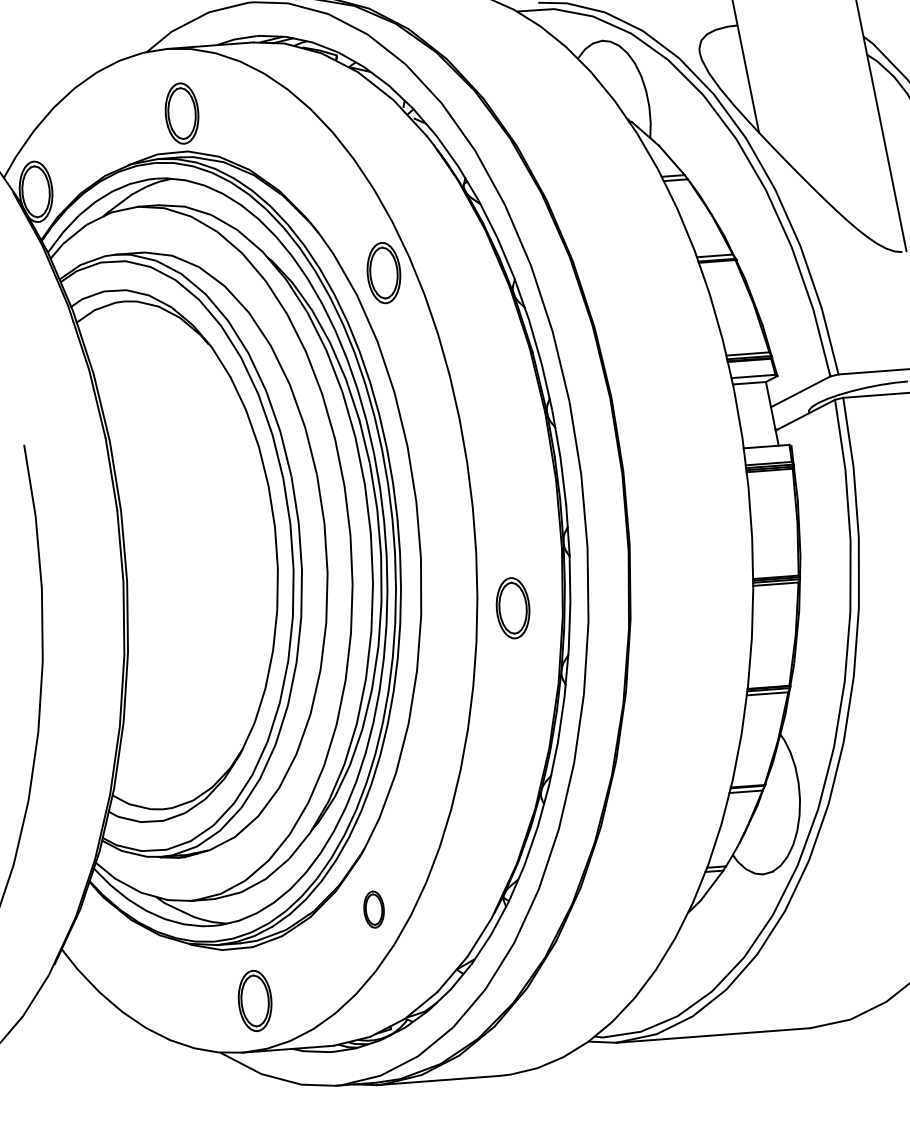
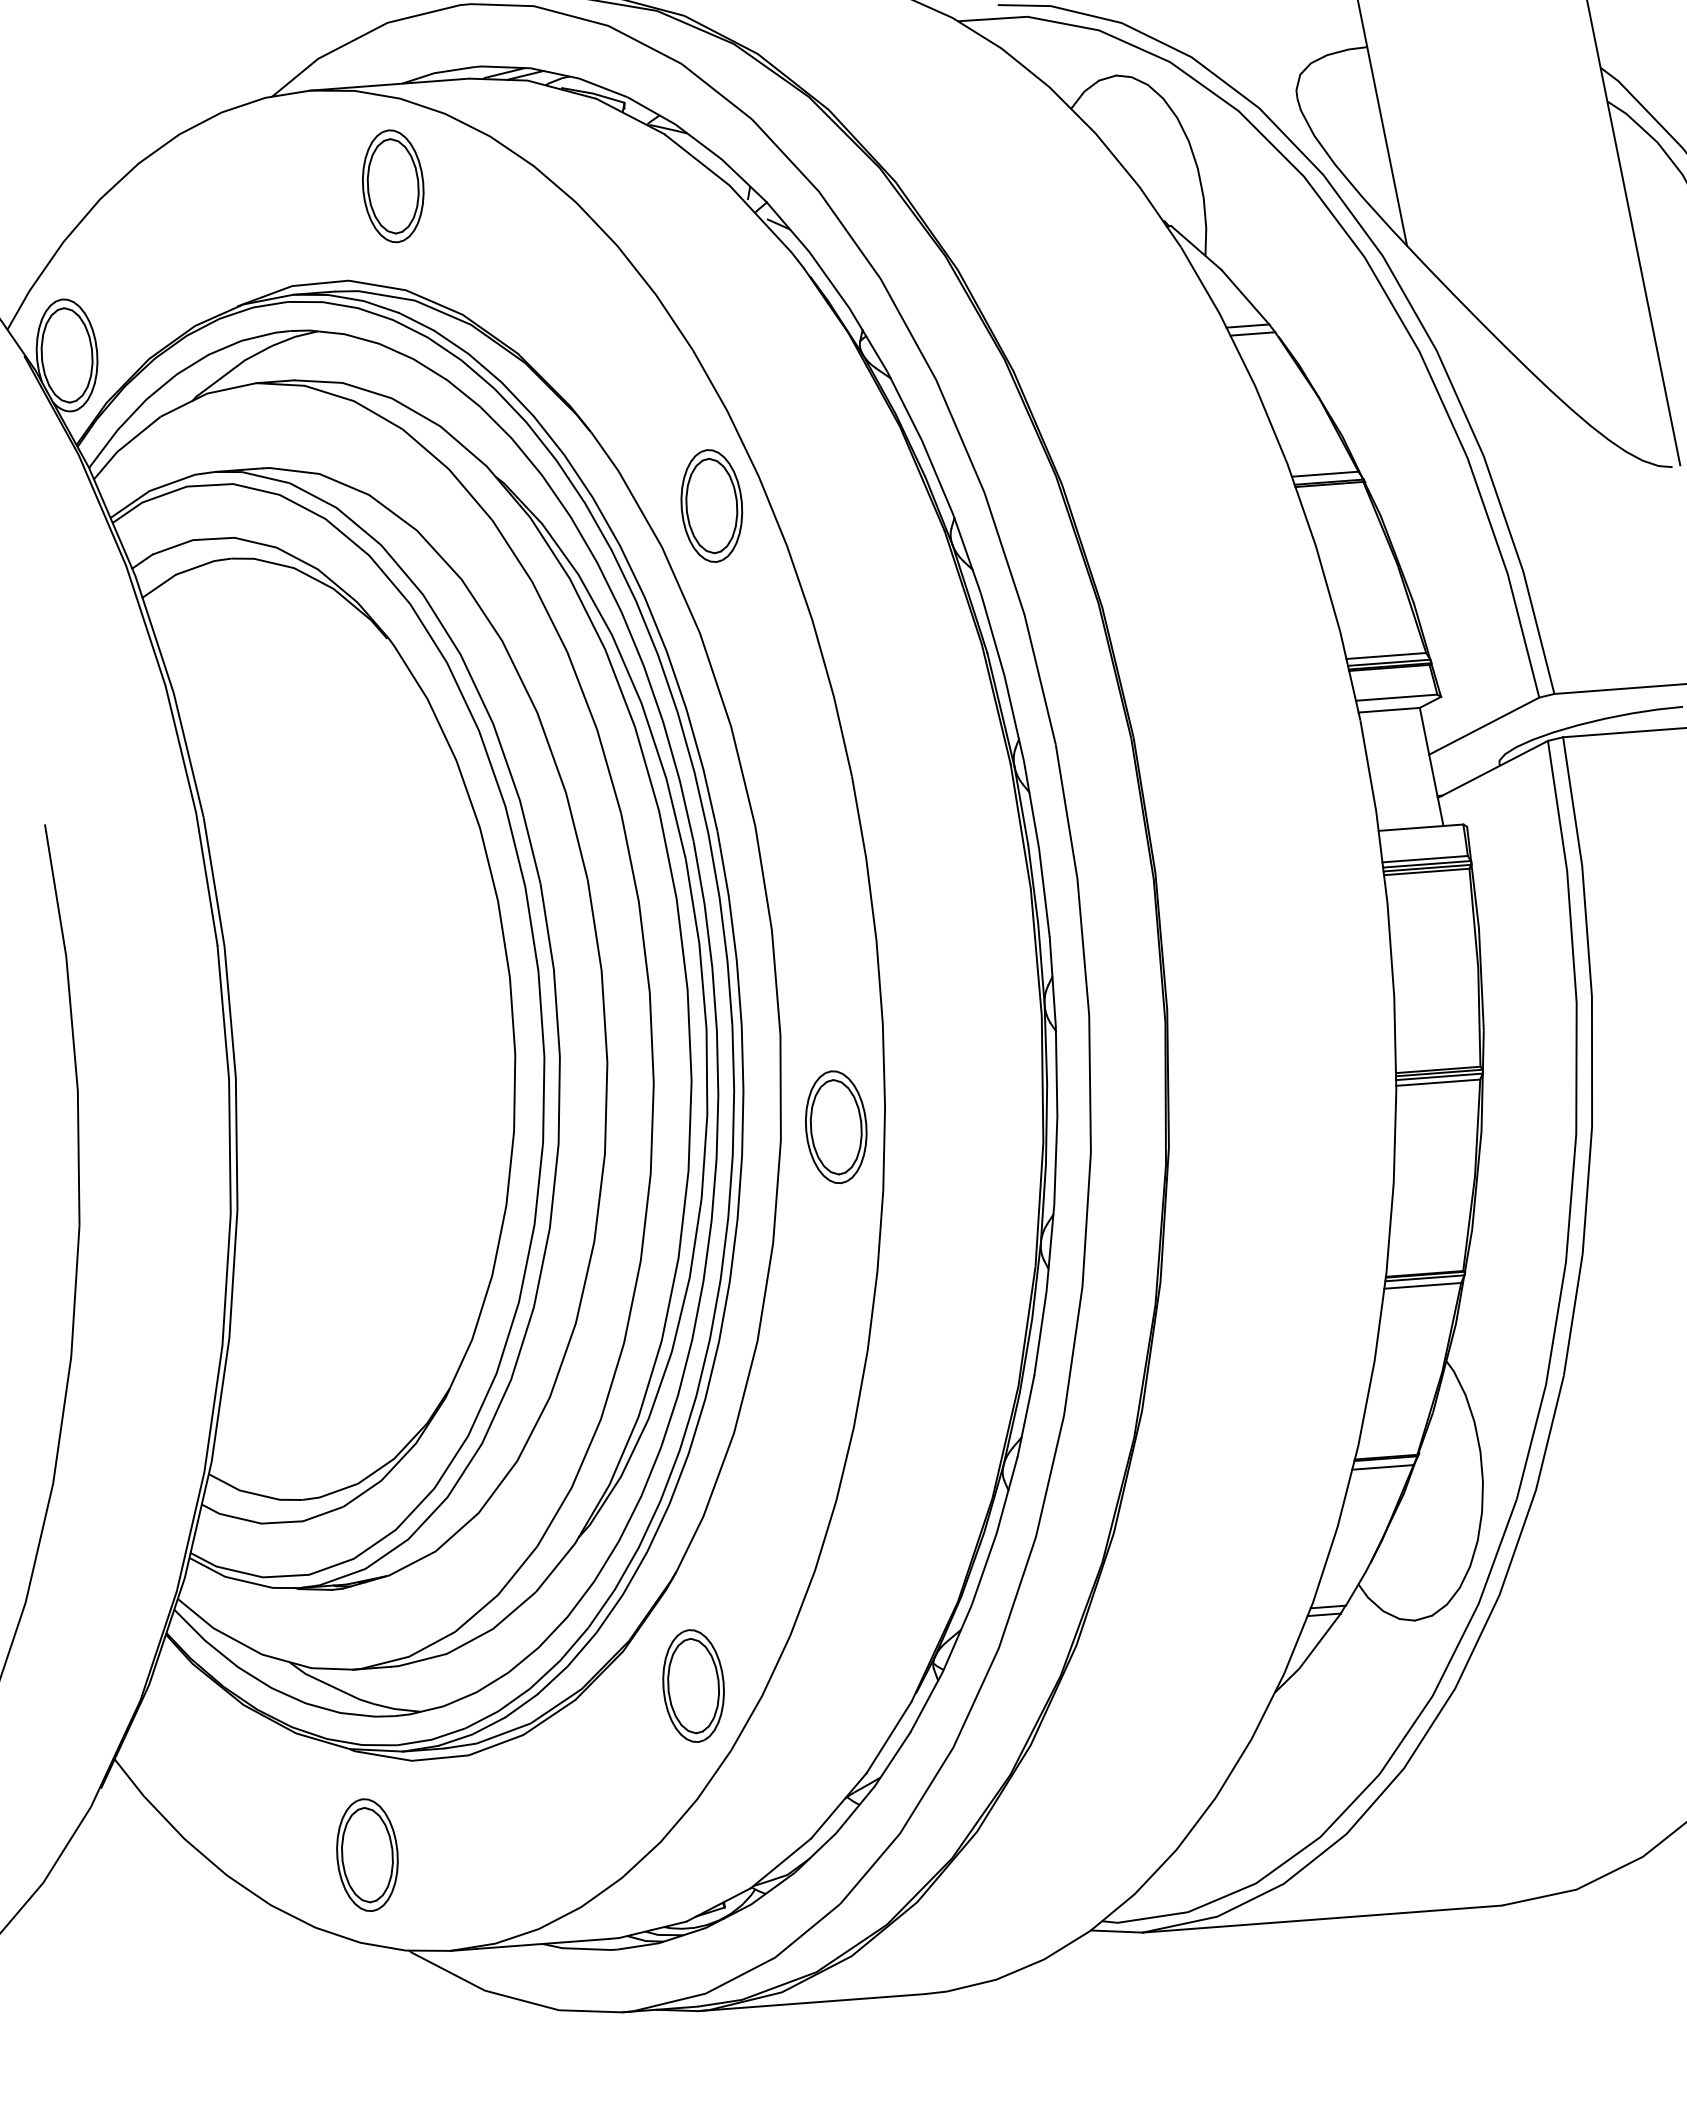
part: (181, 113) -> (392, 186), moved
part: (512, 608) -> (835, 1127), moved
part: (373, 909) -> (692, 1685), size x1.67
part: (254, 1000) -> (366, 1854), moved

